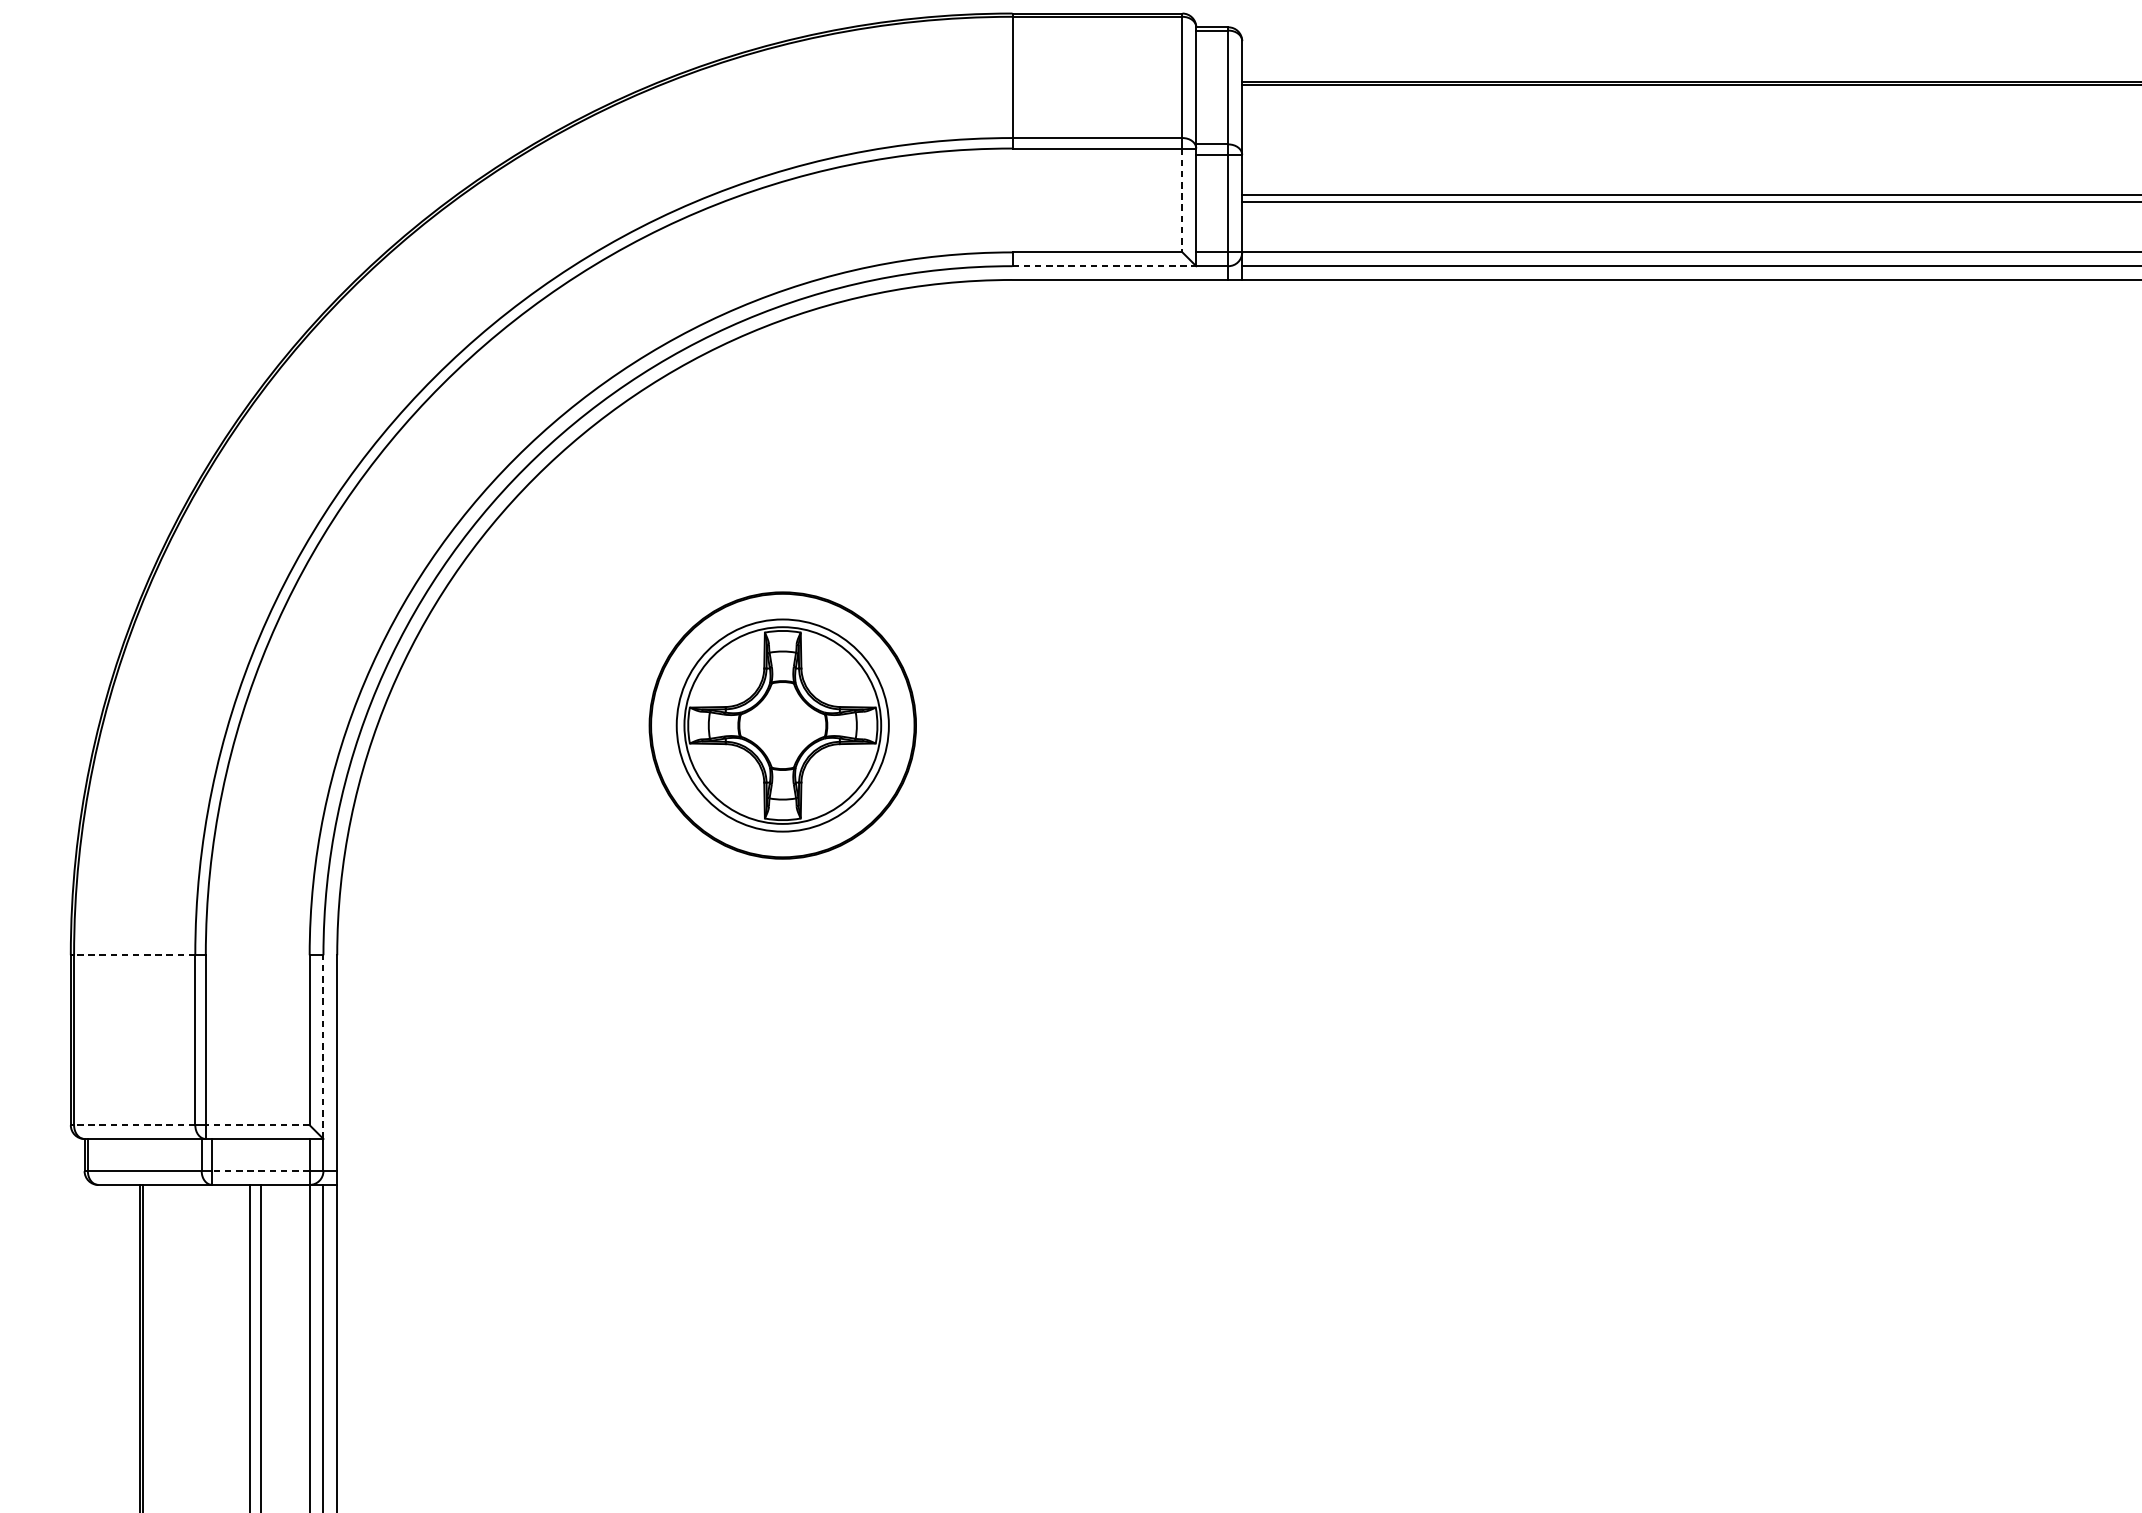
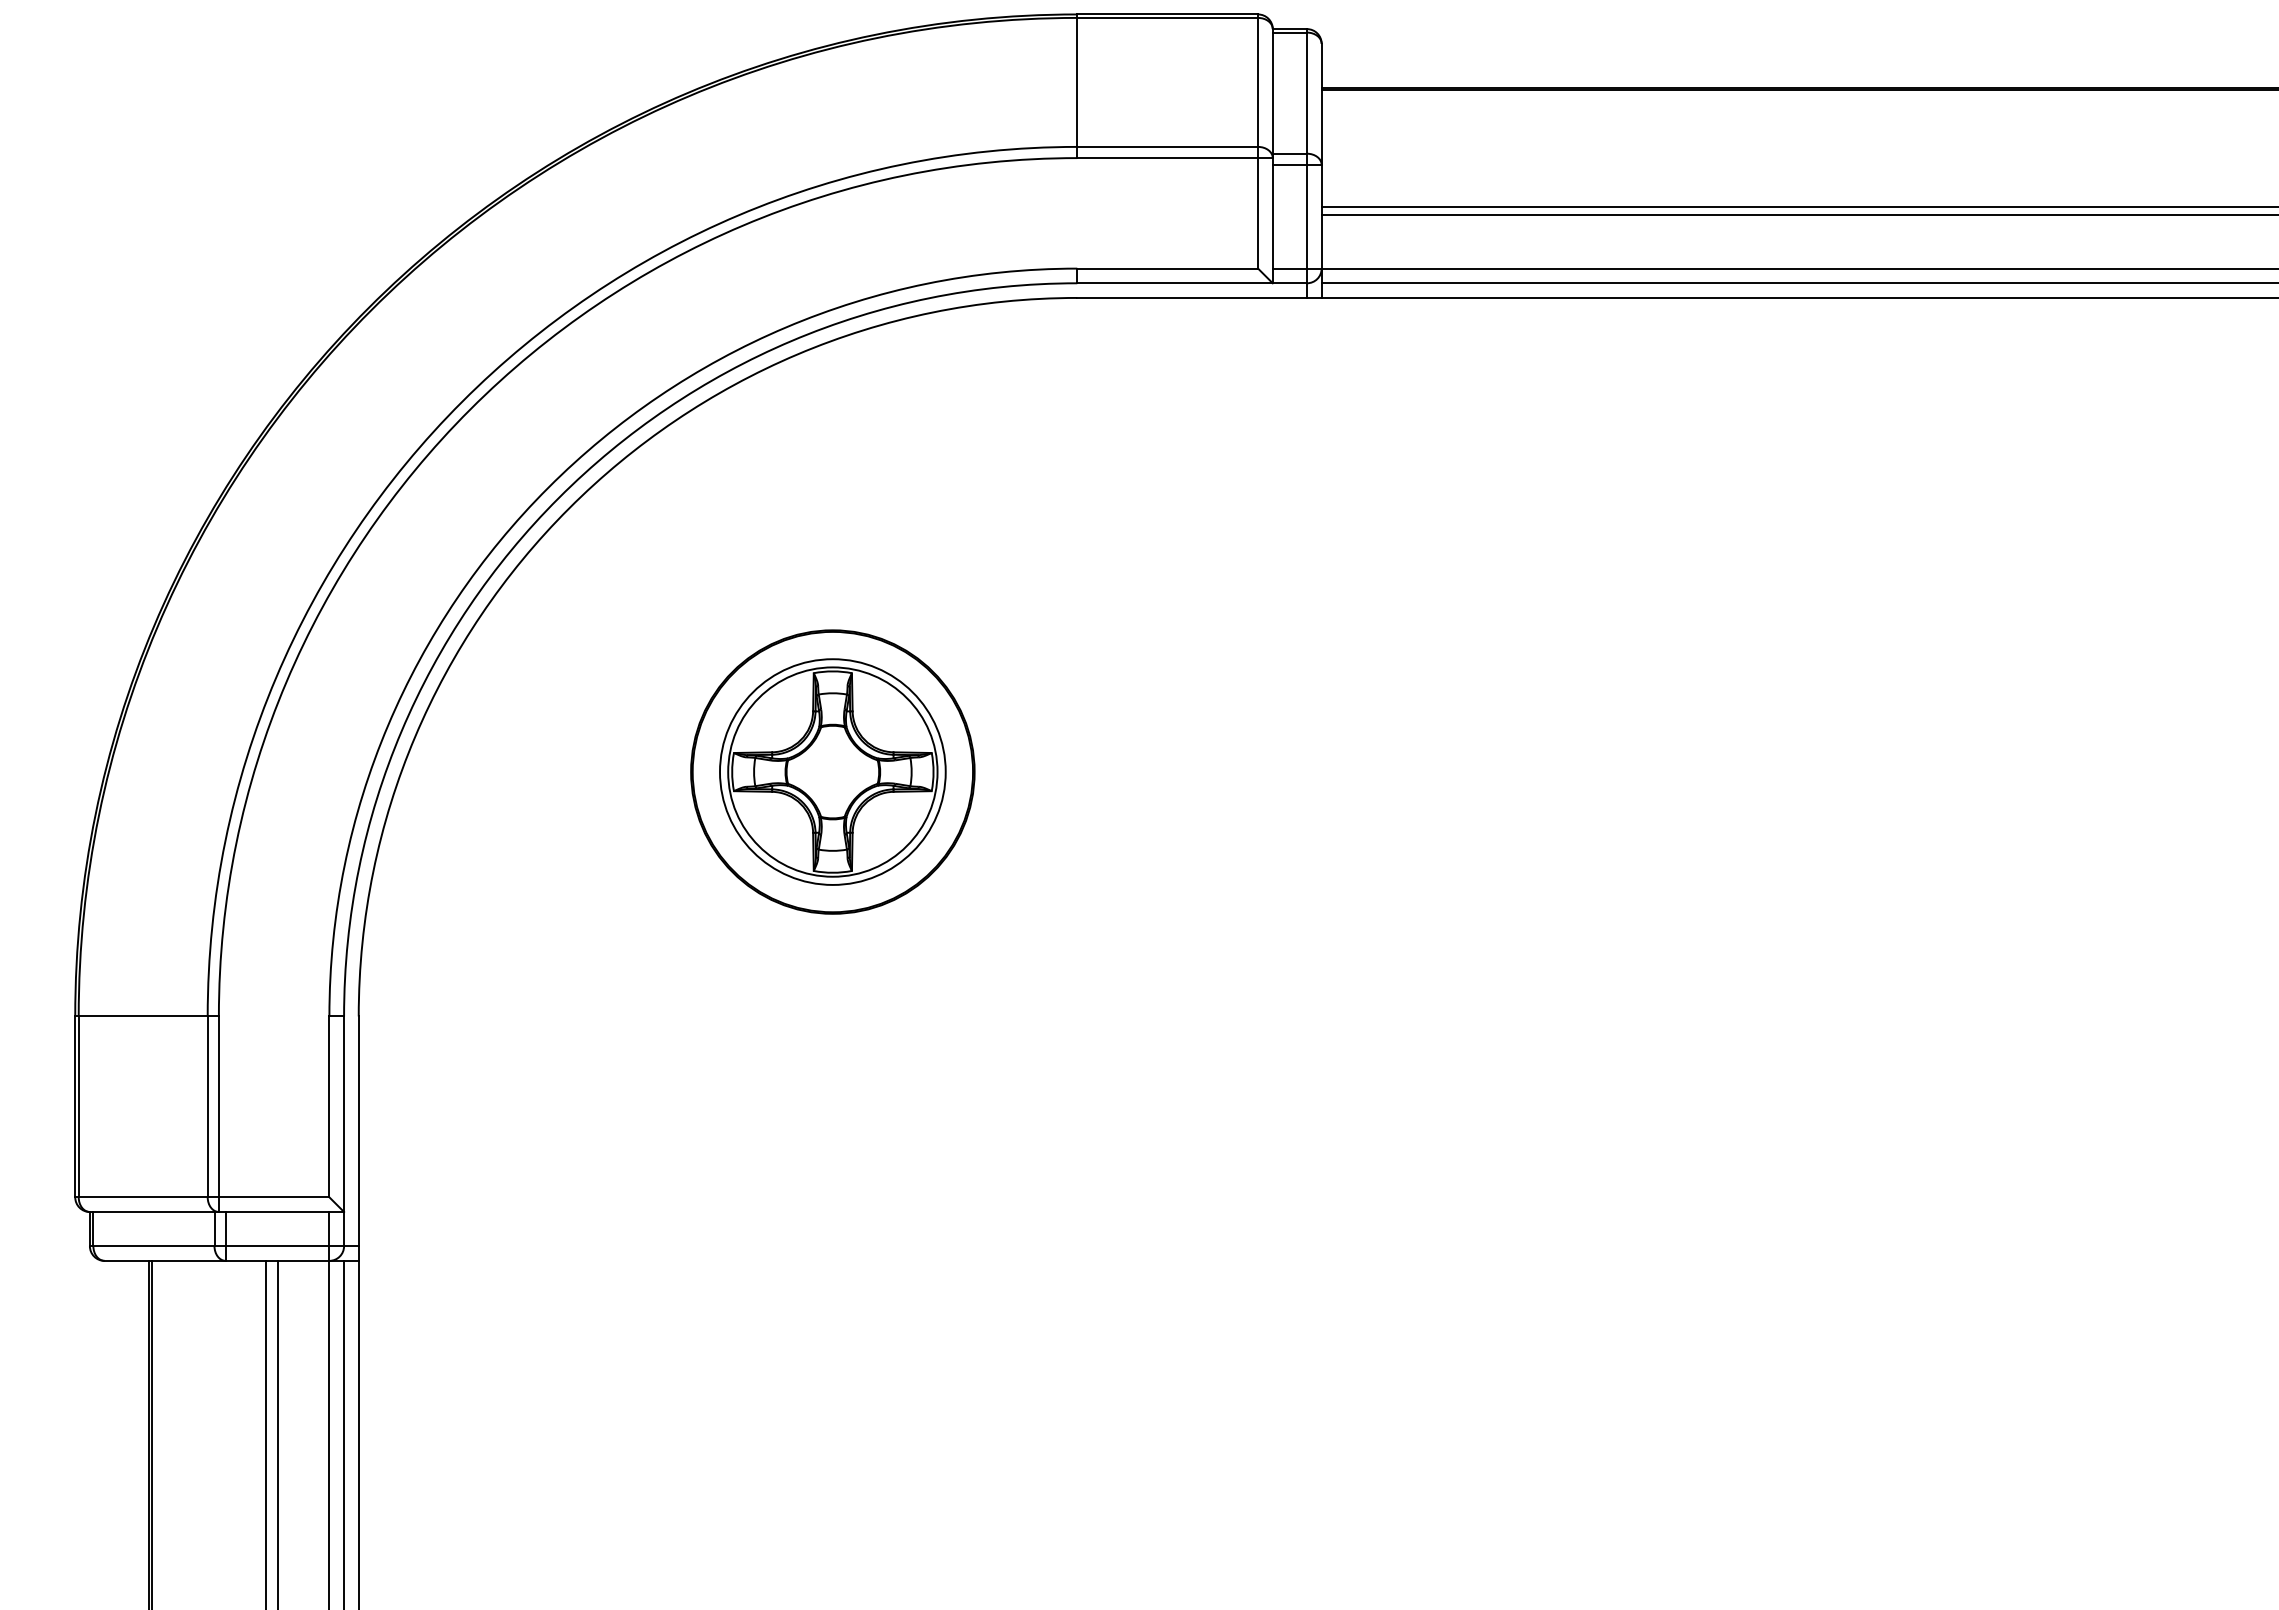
line: (1182, 200) -> (1258, 213), dashed -> solid
line: (1104, 266) -> (1175, 283), dashed -> solid
line: (134, 955) -> (142, 1016), dashed -> solid
line: (323, 1047) -> (344, 1114), dashed -> solid
line: (134, 1125) -> (142, 1197), dashed -> solid
line: (257, 1125) -> (273, 1197), dashed -> solid
line: (260, 1171) -> (277, 1246), dashed -> solid

